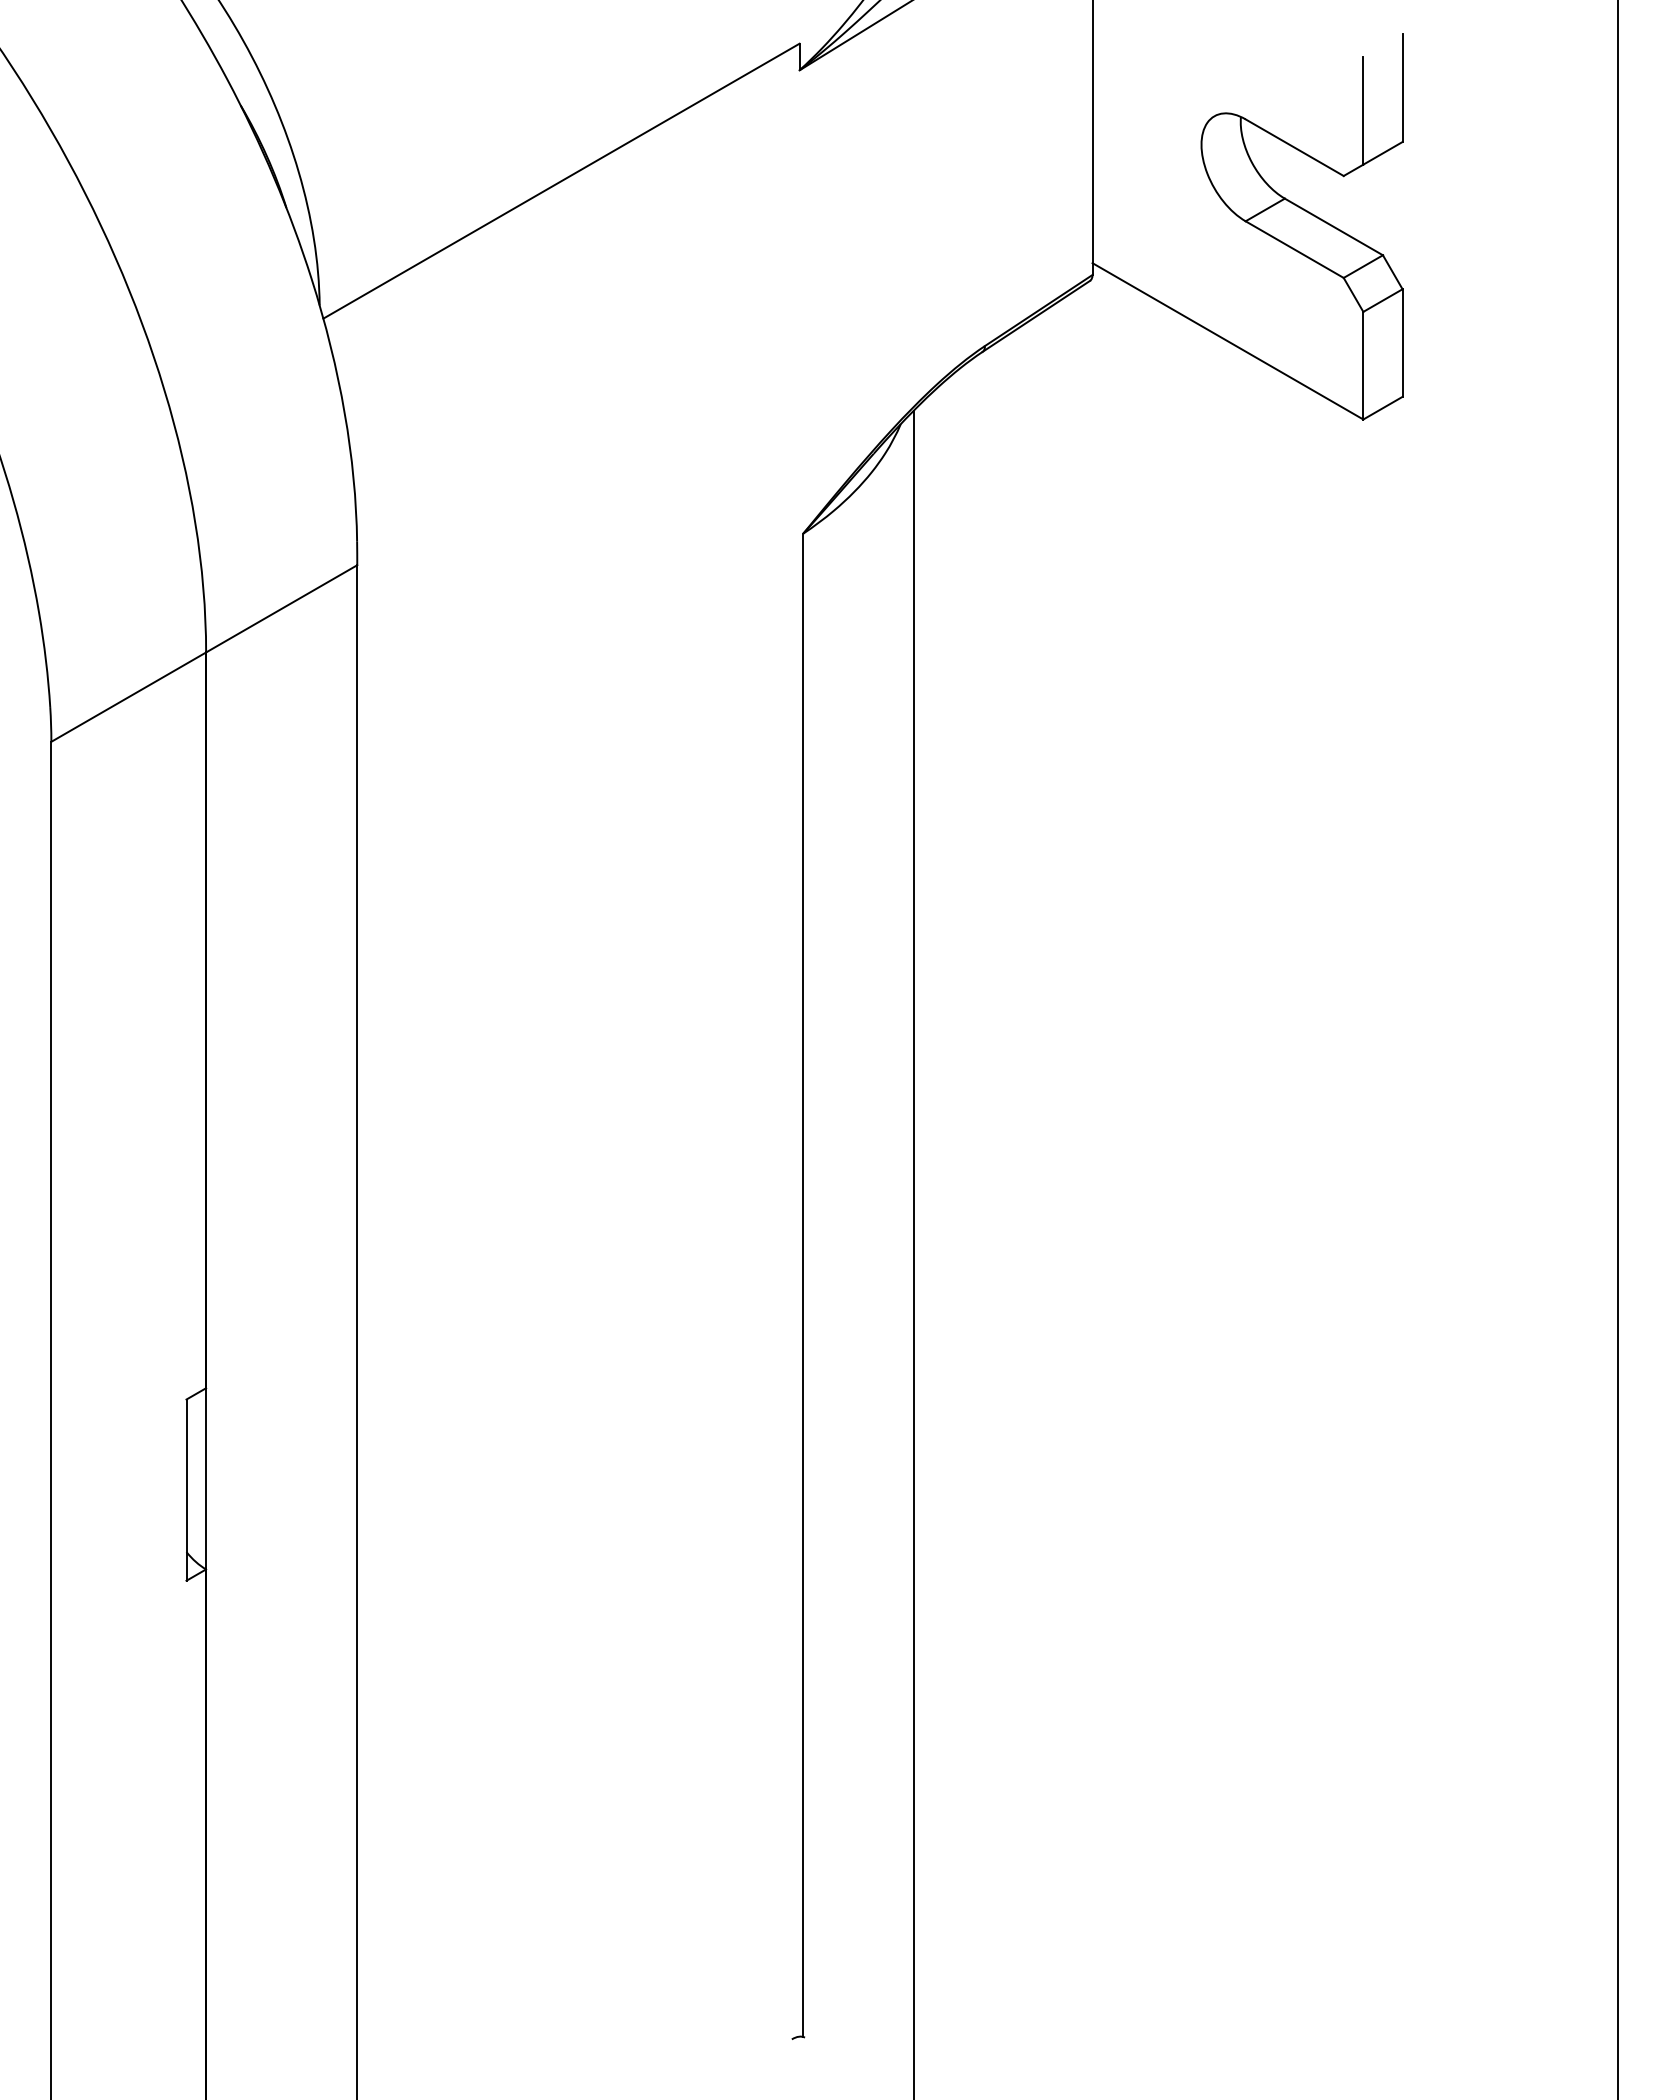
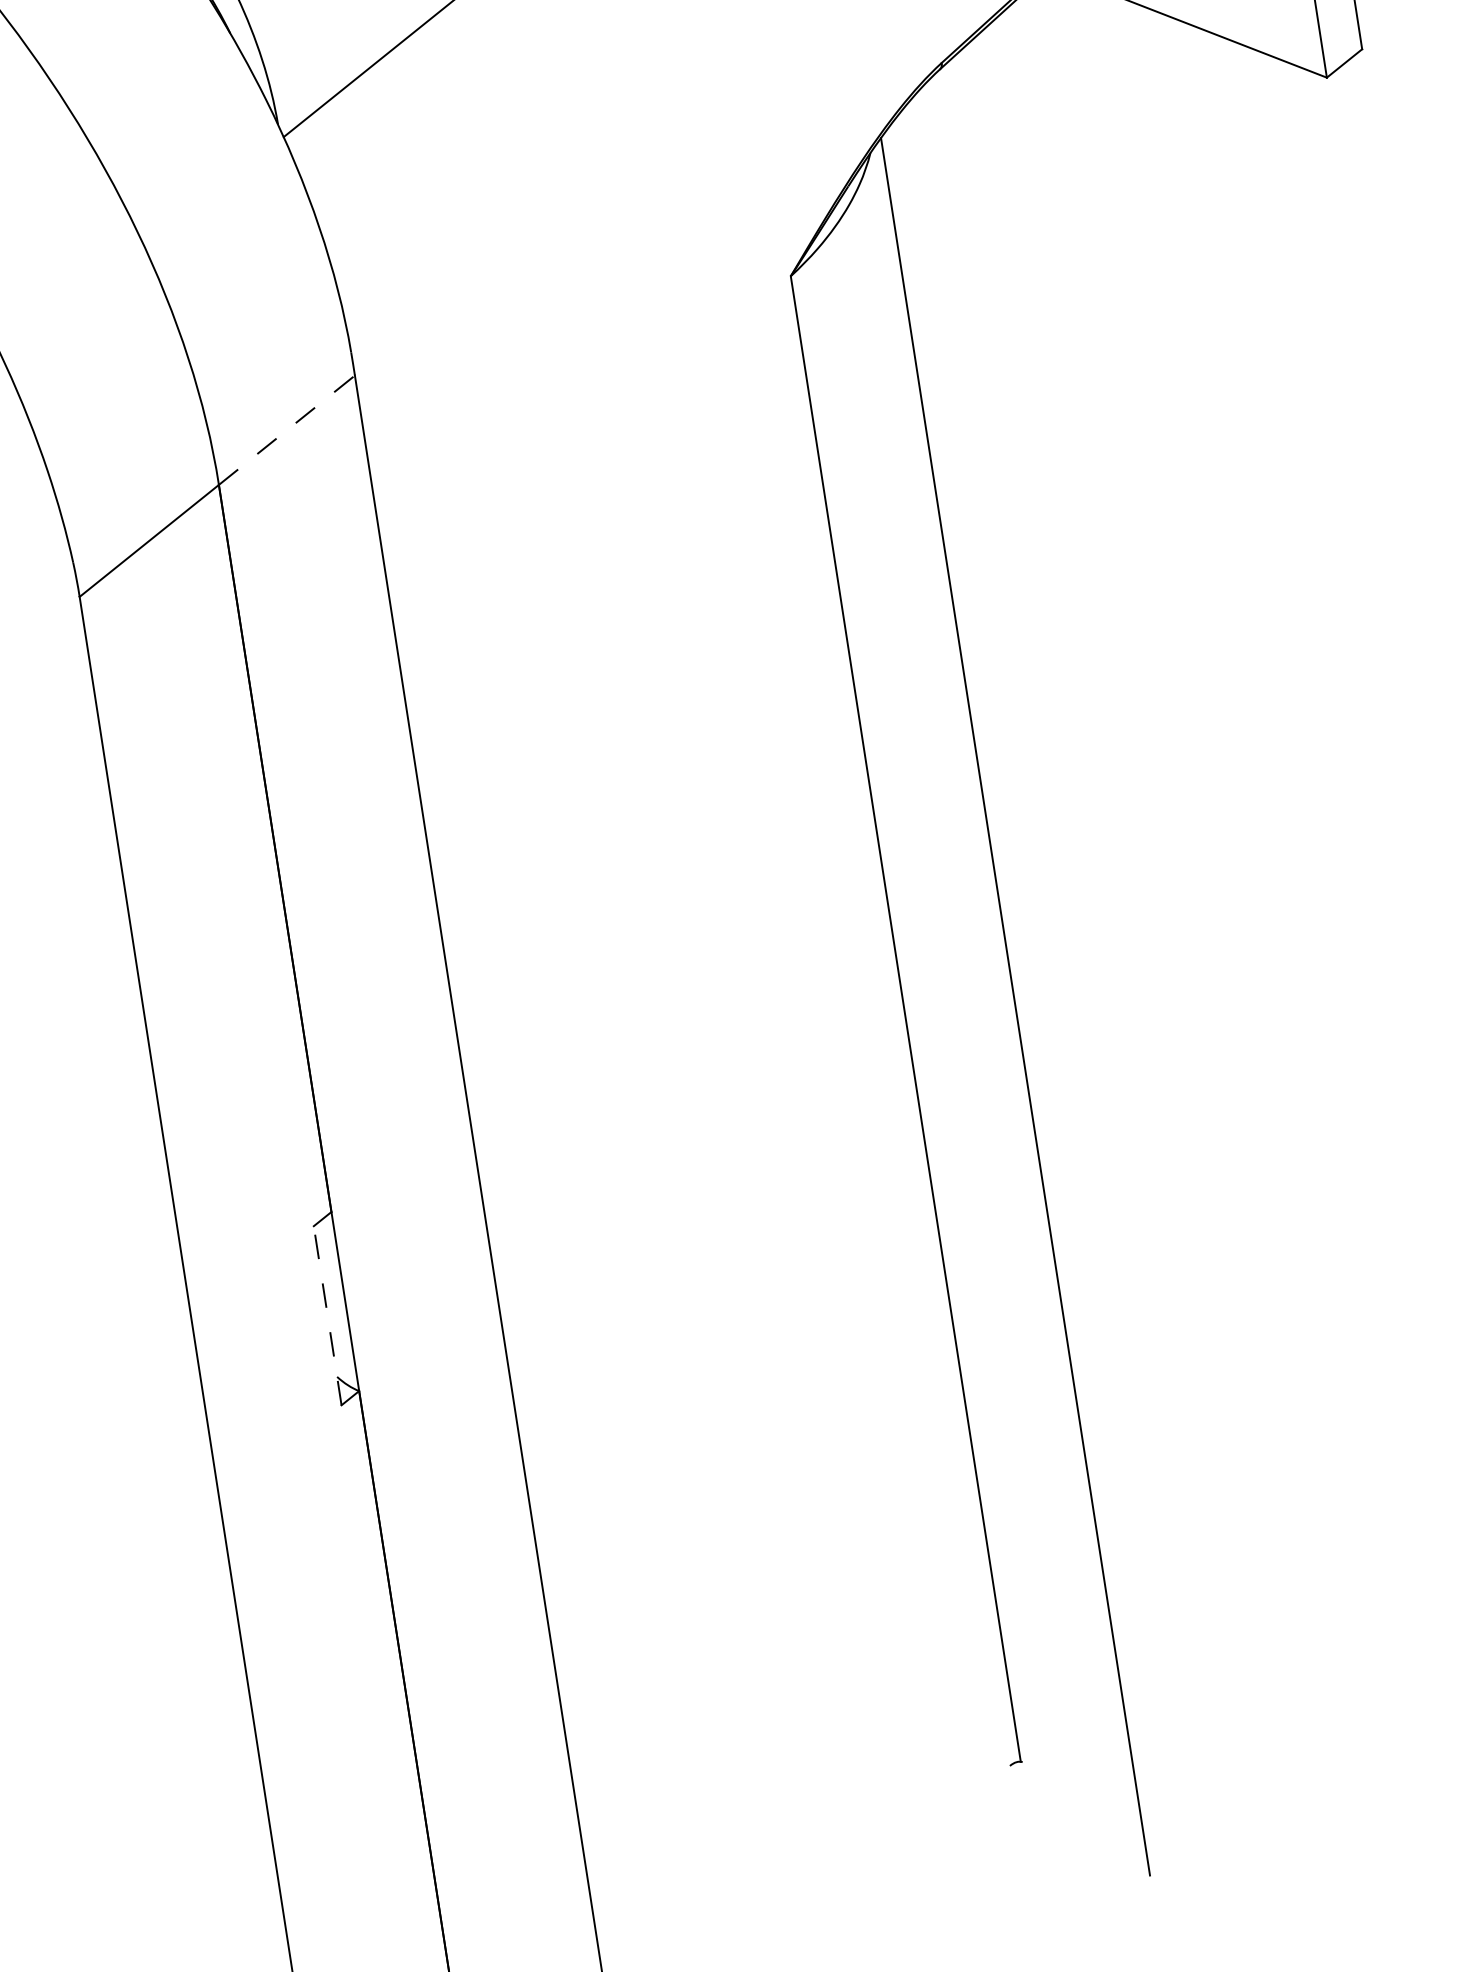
line: (282, 608) -> (287, 429), solid -> dashed
line: (186, 1490) -> (327, 1316), solid -> dashed

